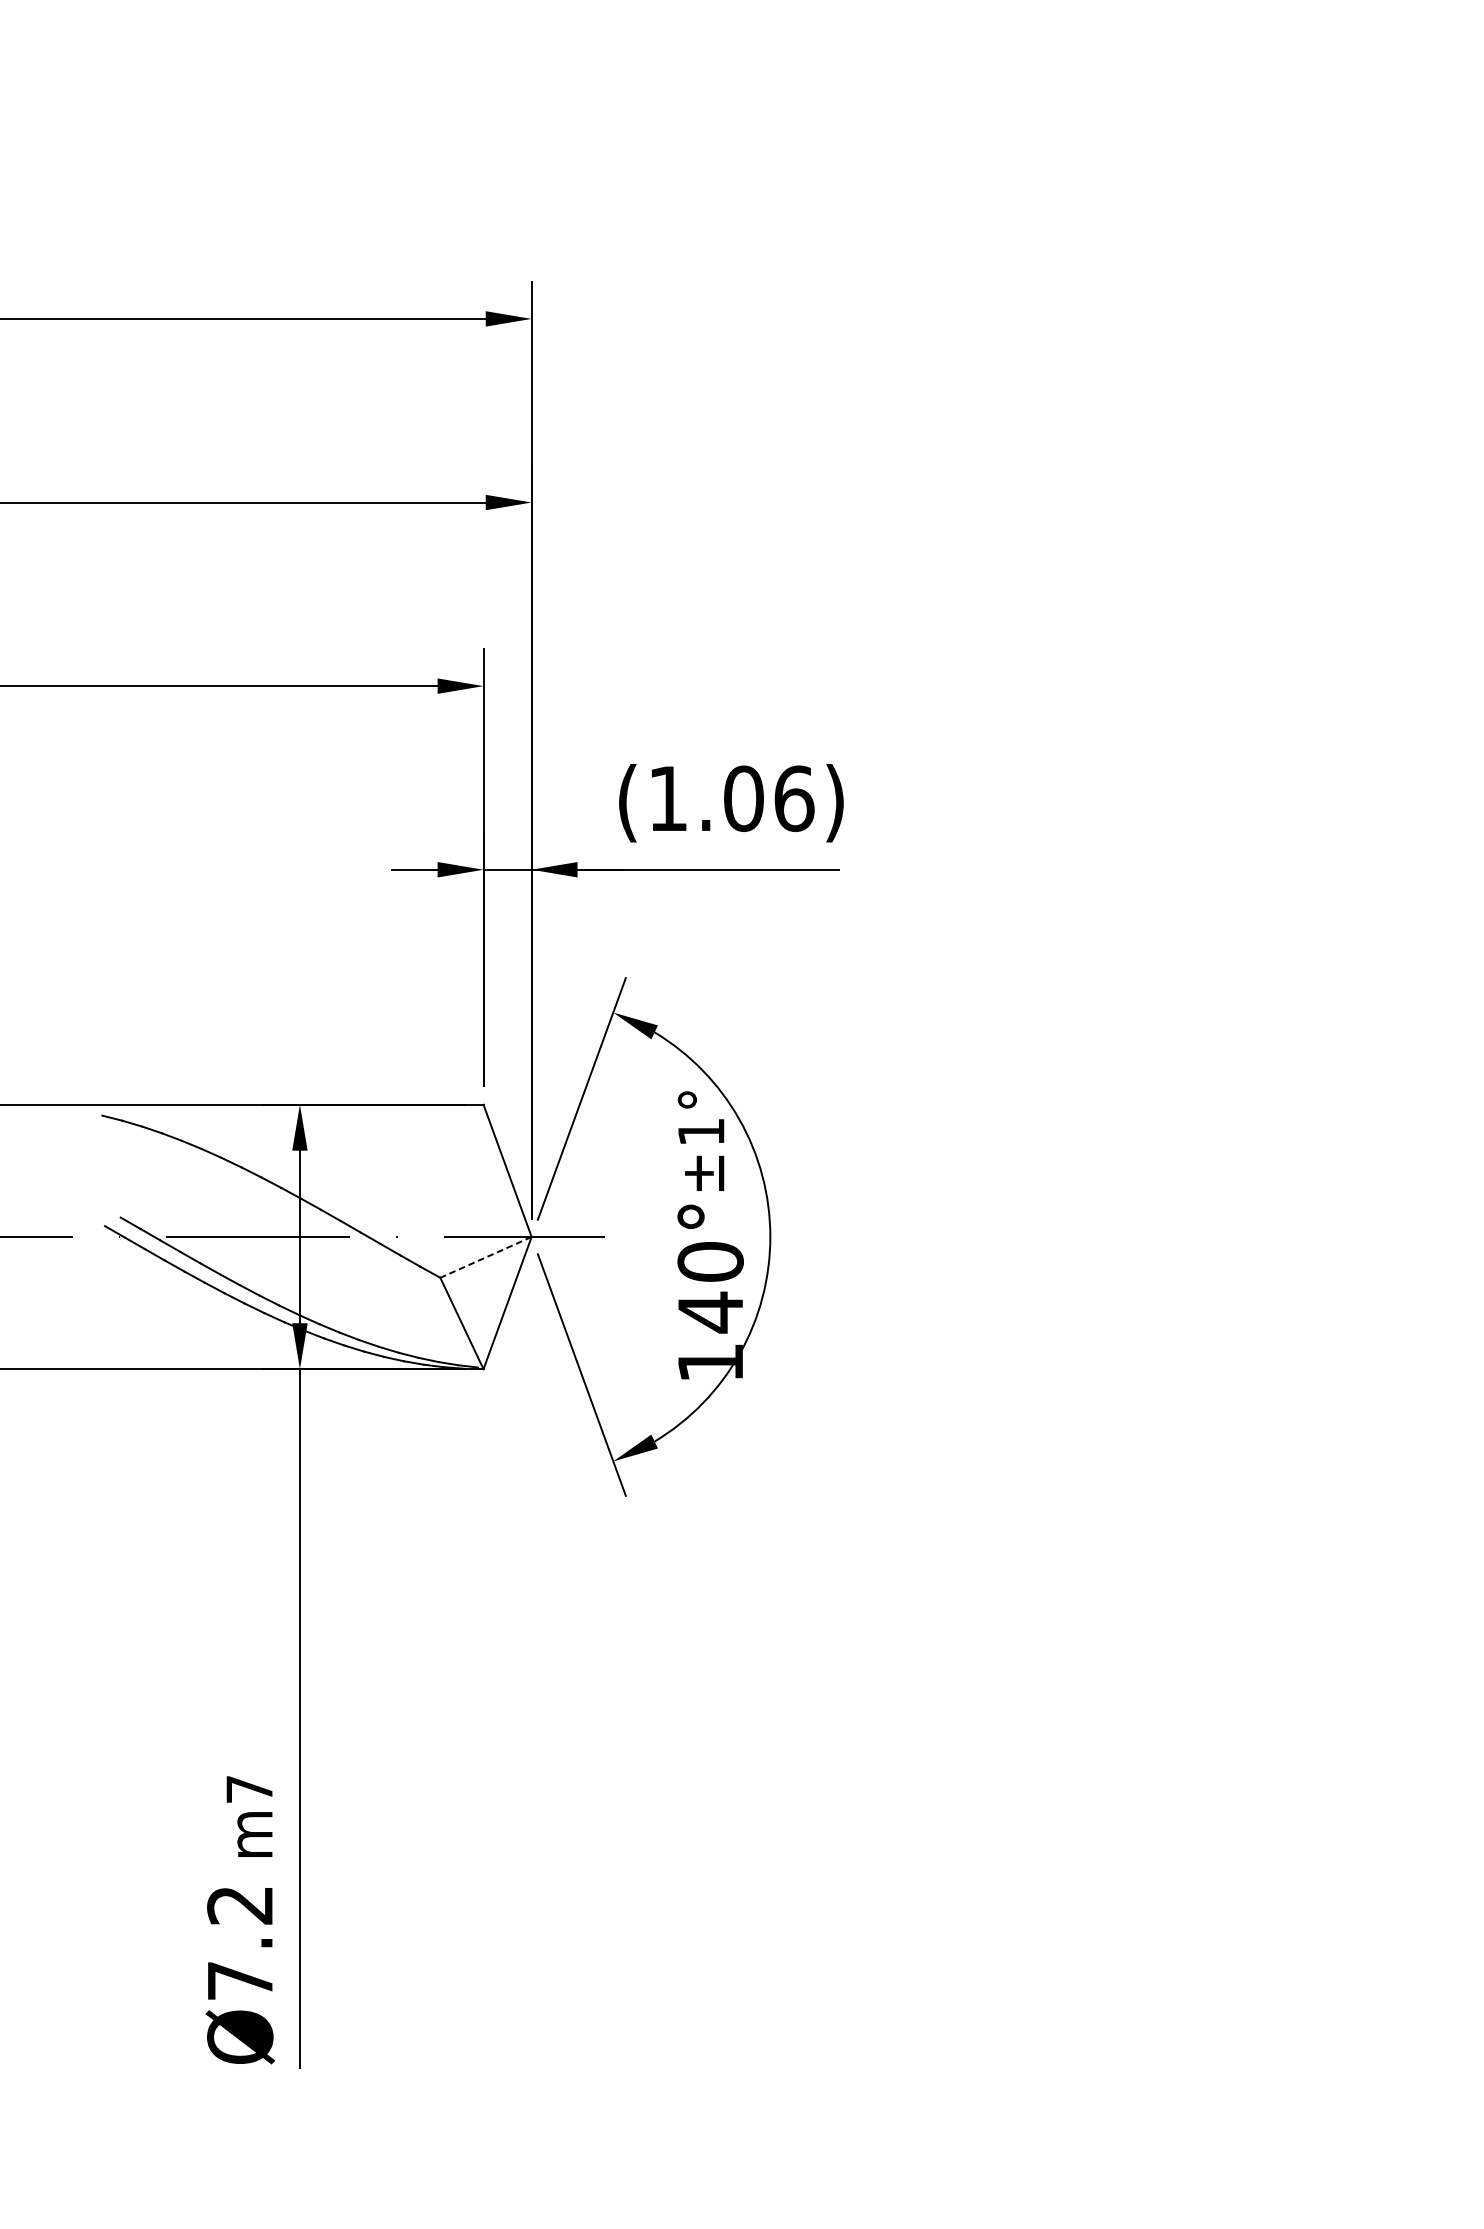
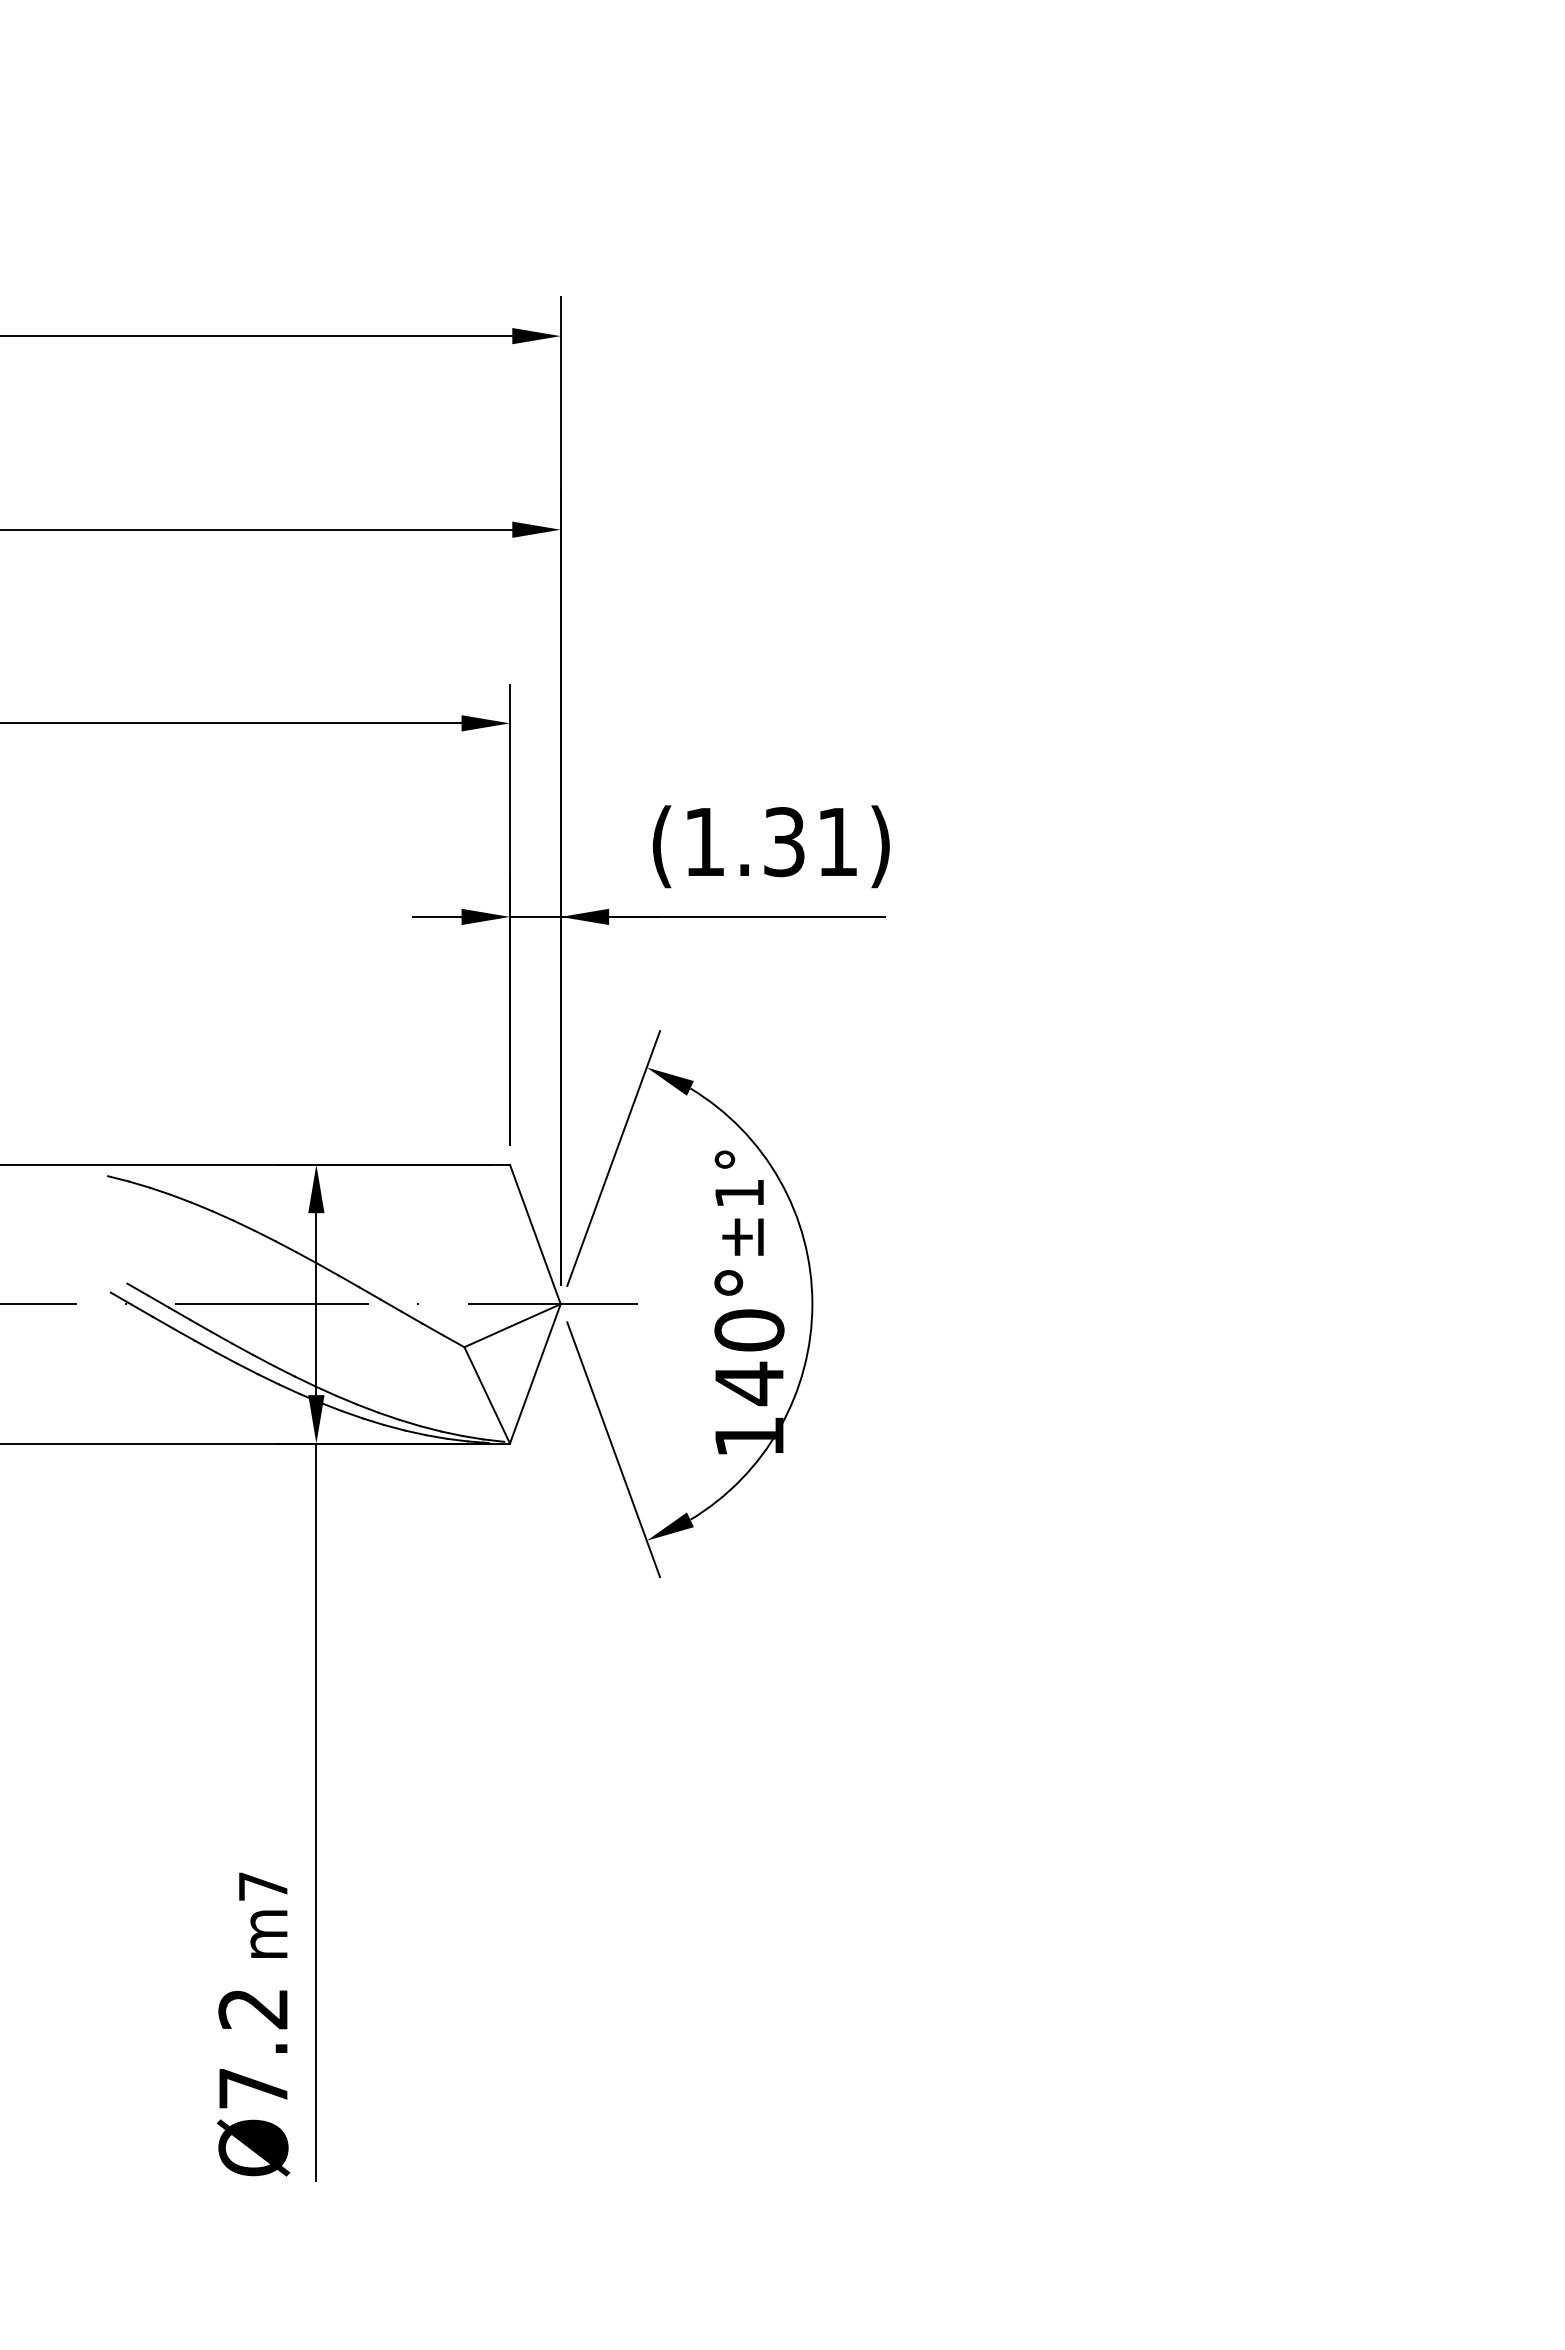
text: (769, 799) -> (811, 842), (1.06) -> (1.31)
line: (485, 1257) -> (512, 1325), dashed -> solid

